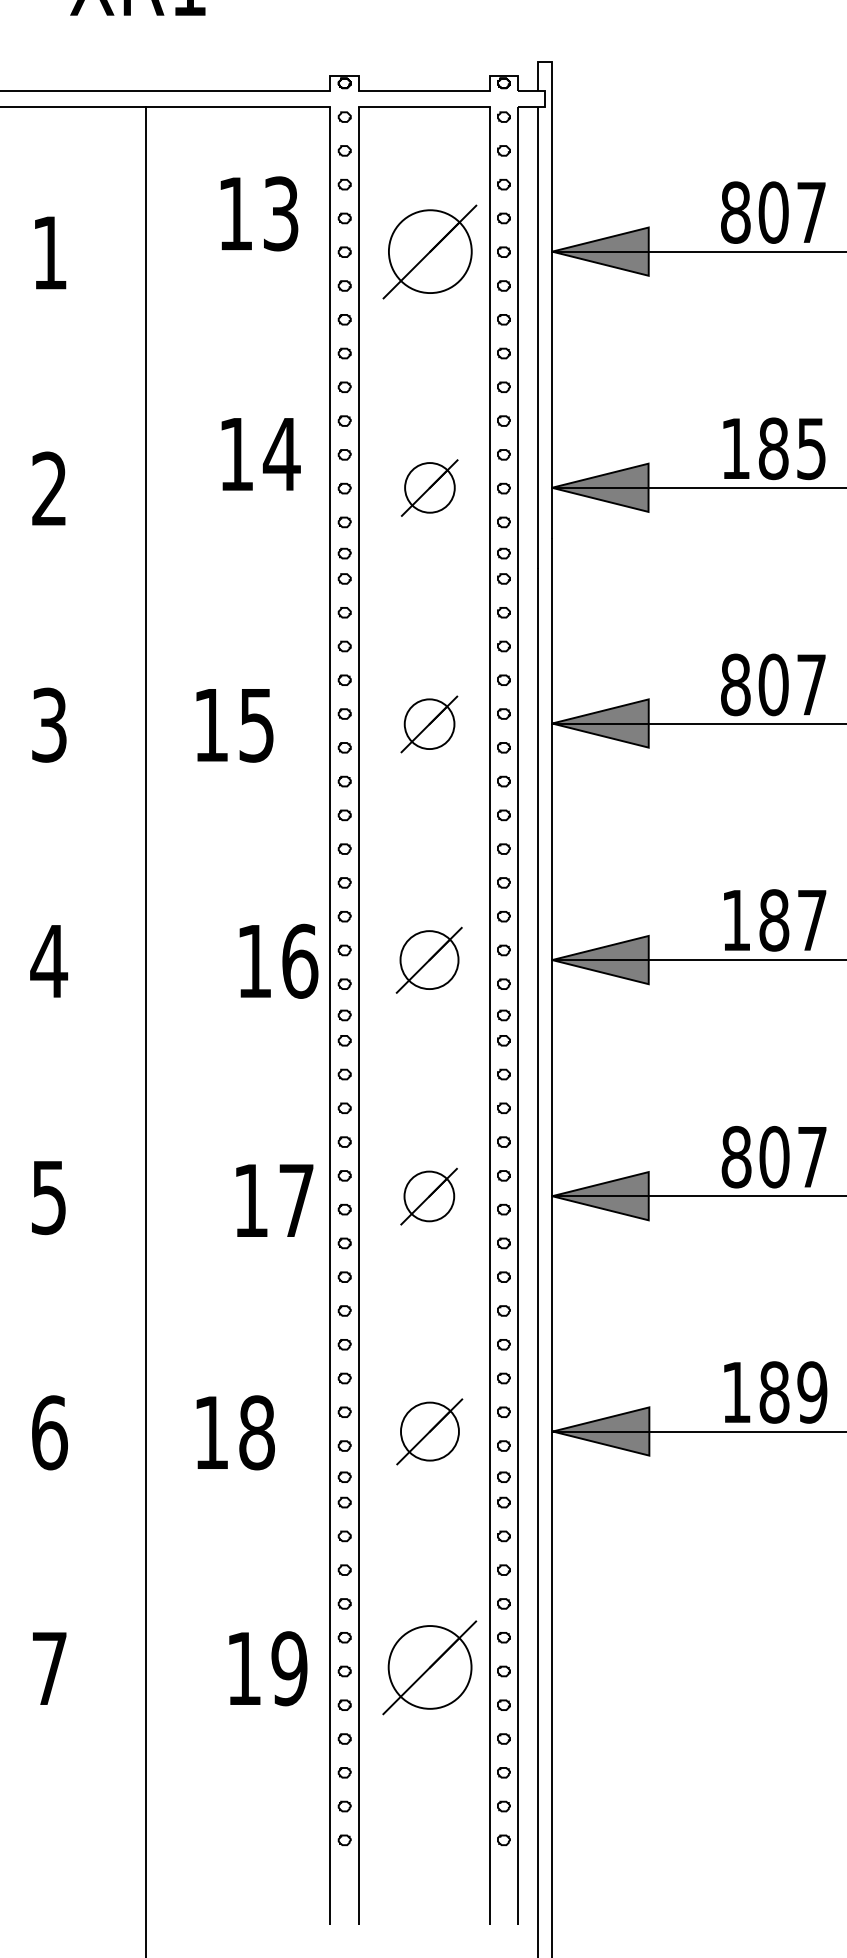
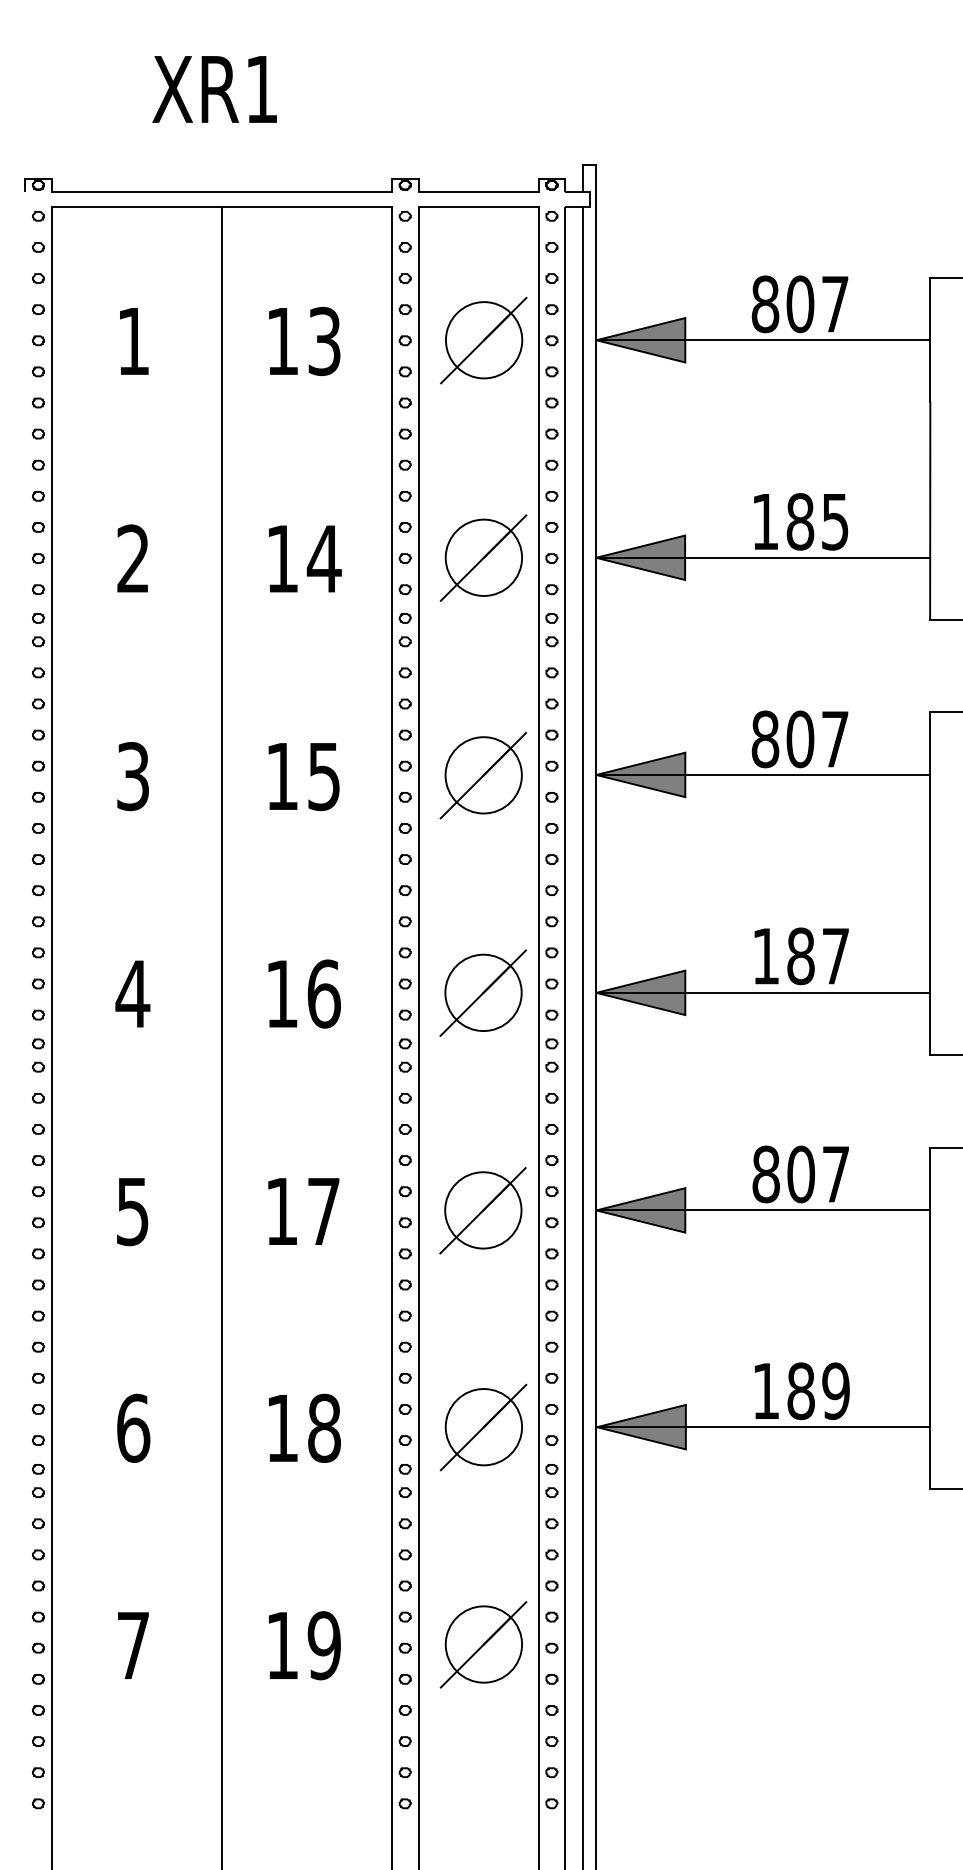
text: (259, 212) -> (304, 340), moved
text: (261, 453) -> (305, 558), moved
part: (429, 487) -> (483, 557), size x1.67
part: (428, 724) -> (482, 775), size x1.67
part: (428, 959) -> (482, 992), size x1.43
text: (278, 960) -> (304, 993), moved
part: (428, 1196) -> (482, 1210), size x1.67
text: (274, 1200) -> (303, 1211), moved
part: (429, 1431) -> (483, 1427), size x1.43
text: (267, 1668) -> (304, 1645), moved

